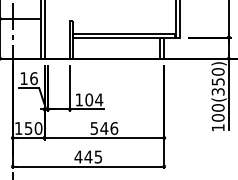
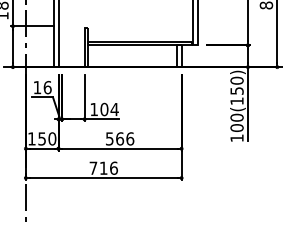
text: (217, 92) -> (236, 101), 100(350) -> 100(150)
text: (103, 128) -> (119, 138), 546 -> 566
text: (88, 156) -> (103, 167), 445 -> 716

